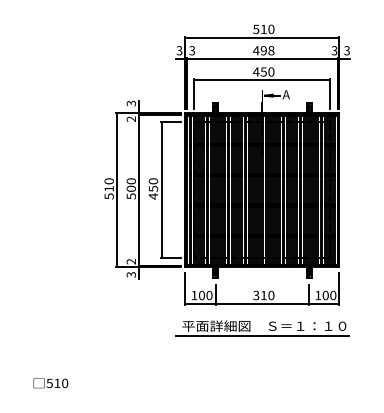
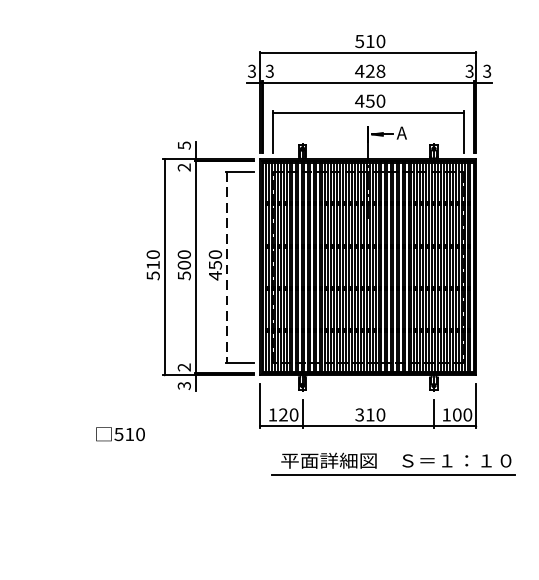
text: (263, 50) -> (369, 71), 498 -> 428
text: (130, 103) -> (183, 145), 3 -> 5
line: (161, 190) -> (226, 267), solid -> dashed
text: (201, 295) -> (282, 414), 100 -> 120
part: (268, 329) -> (402, 465), moved
text: (50, 383) -> (120, 434), moved

